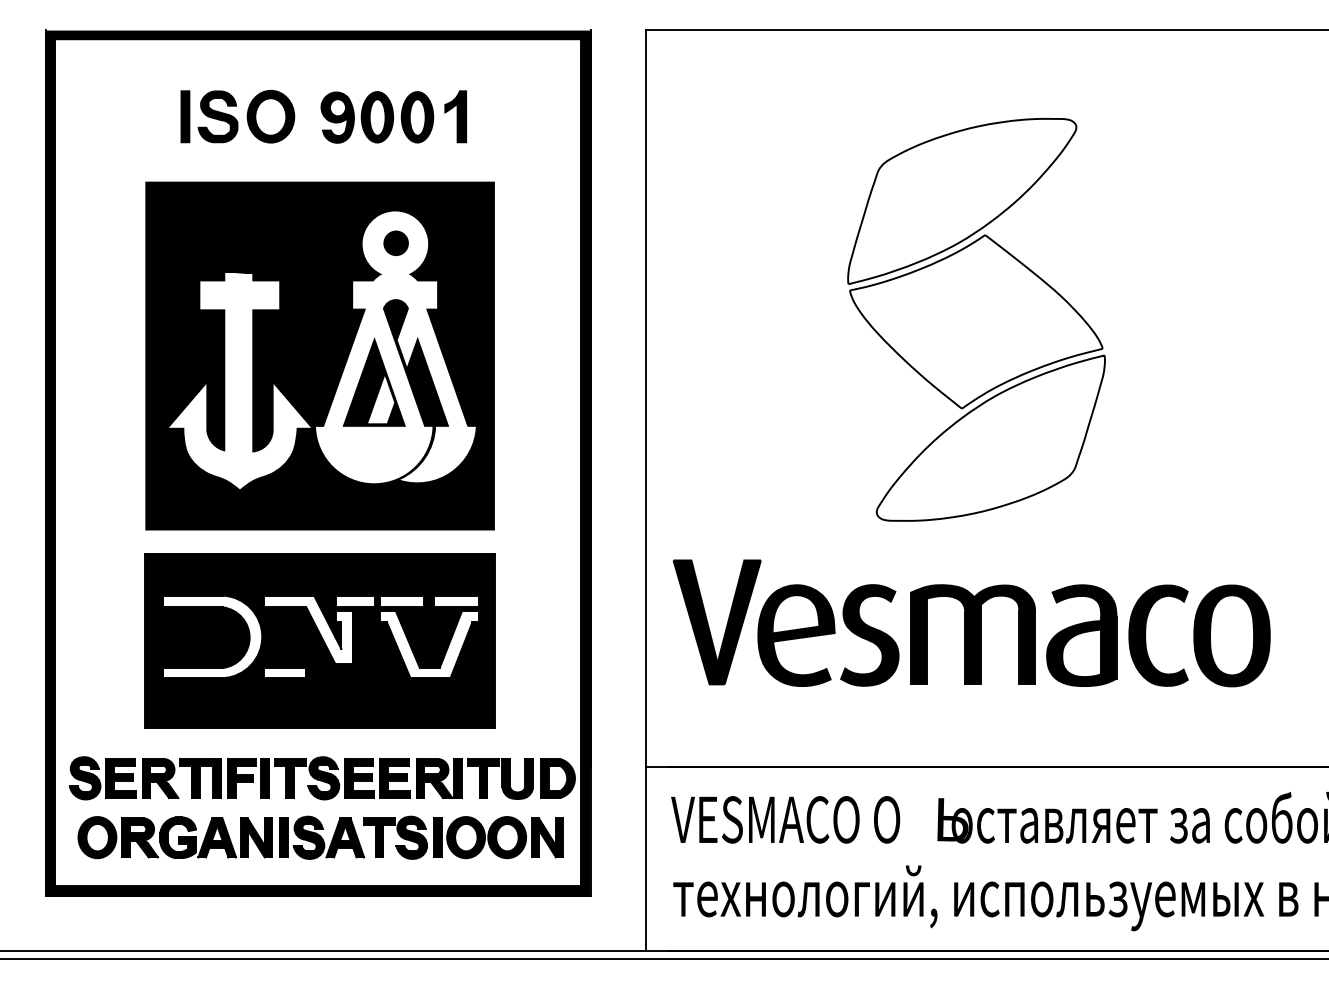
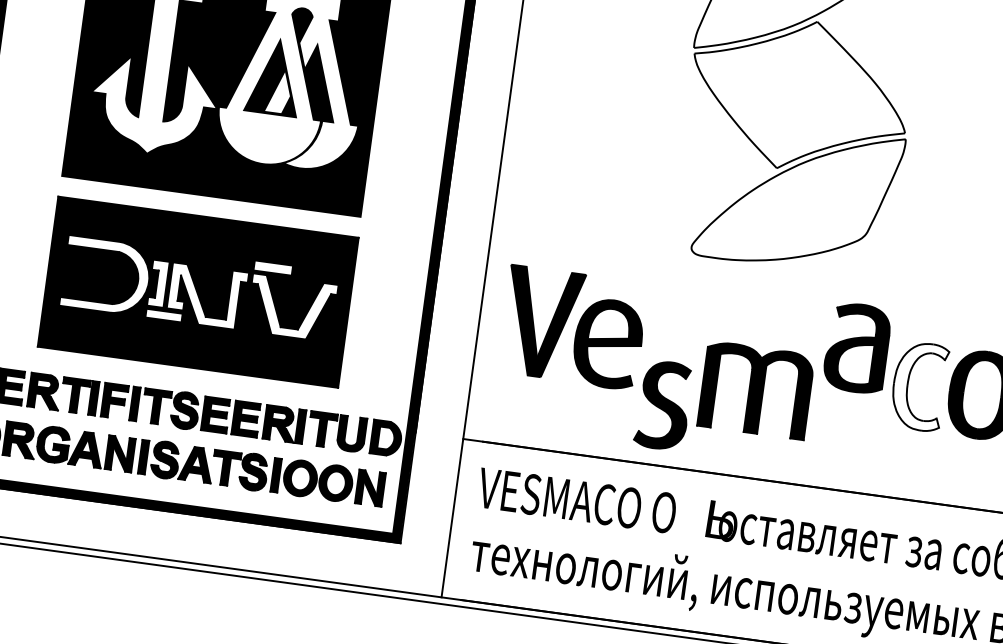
part: (972, 634) -> (755, 390), moved
part: (869, 635) -> (663, 405), moved
part: (1081, 635) -> (856, 347), moved
fill: (1158, 635) -> (919, 386), removed

